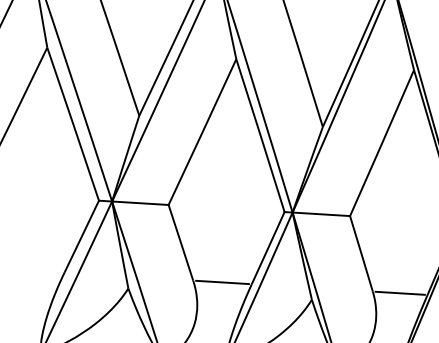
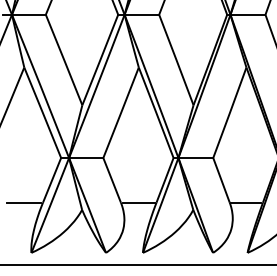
line: (33, 270) -> (24, 202), added

